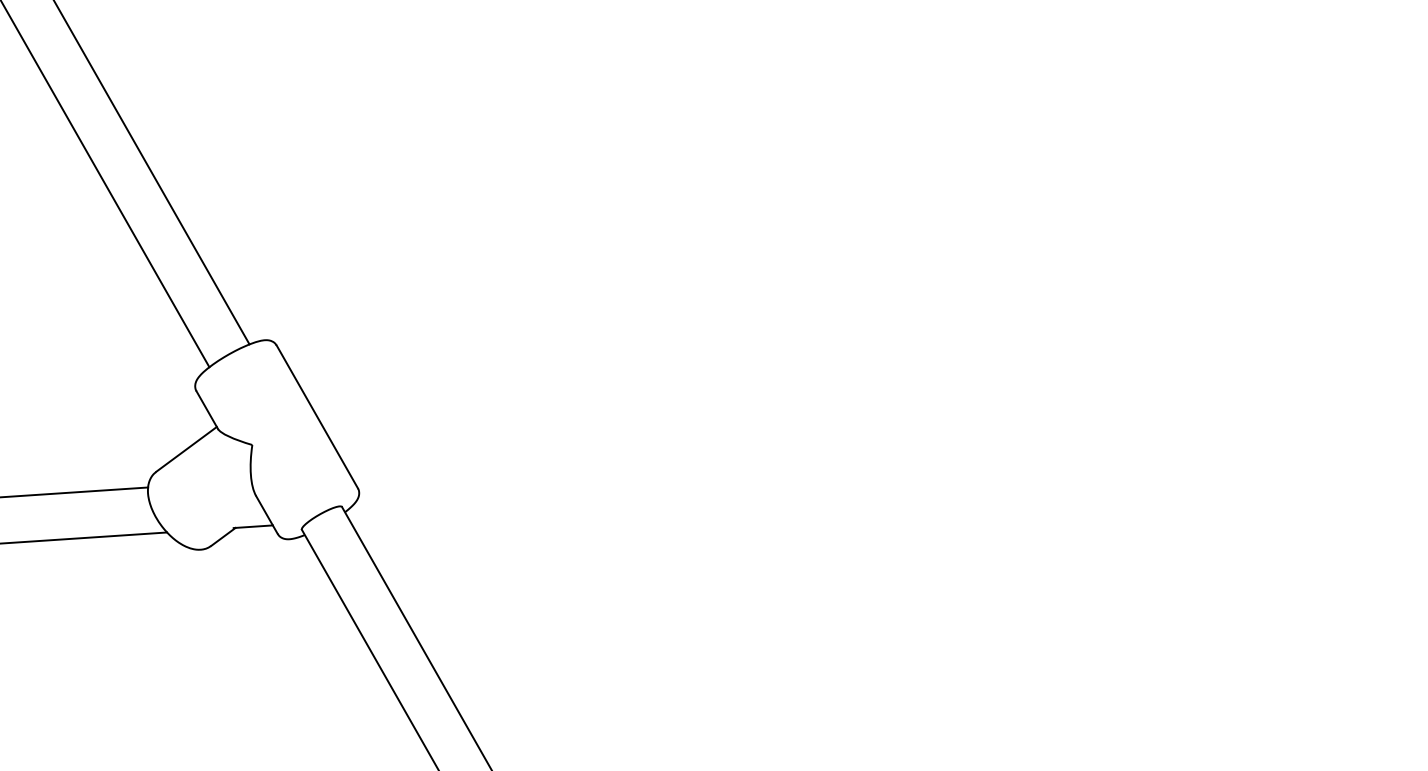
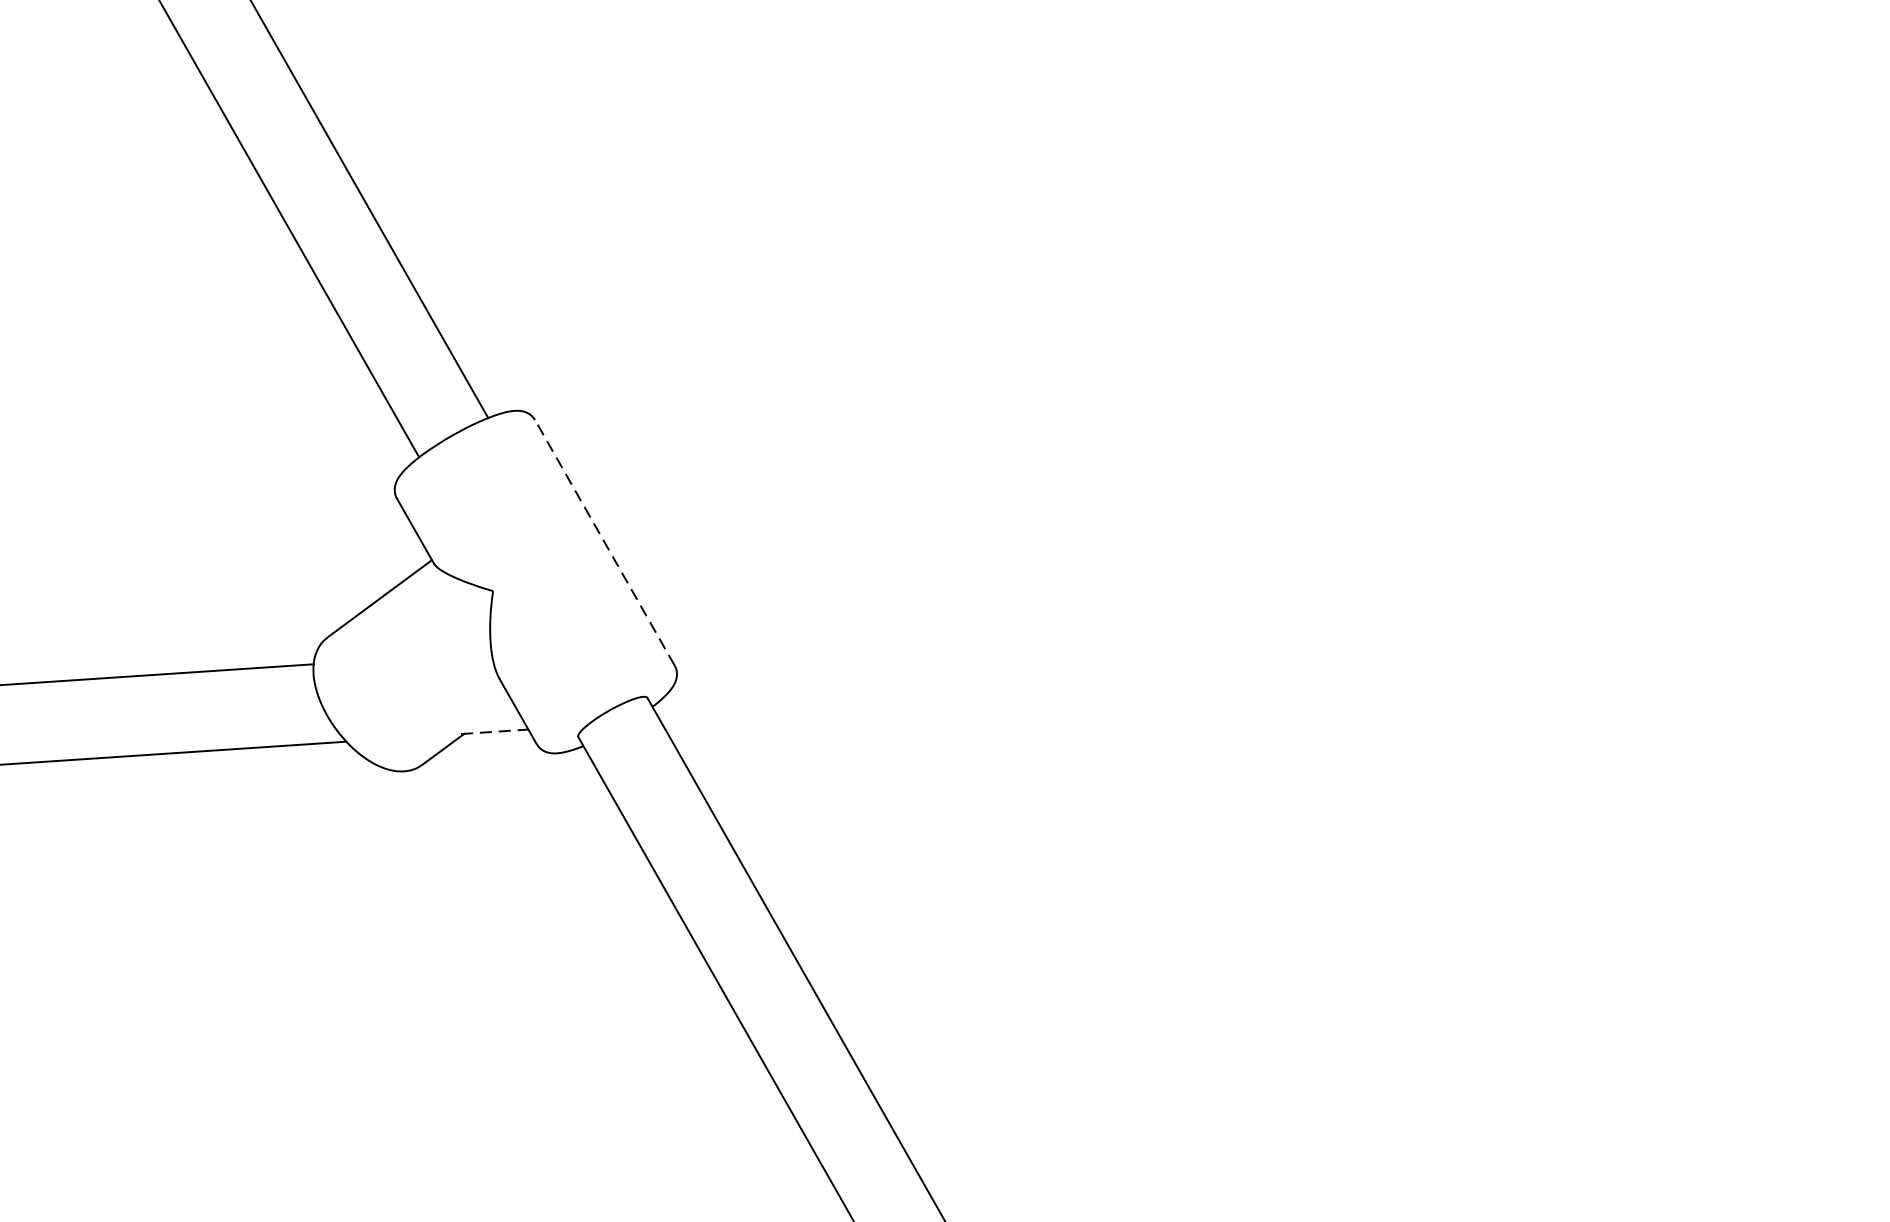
line: (317, 416) -> (605, 542), solid -> dashed
line: (253, 526) -> (495, 731), solid -> dashed

